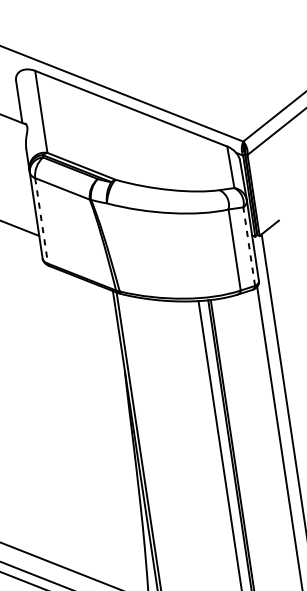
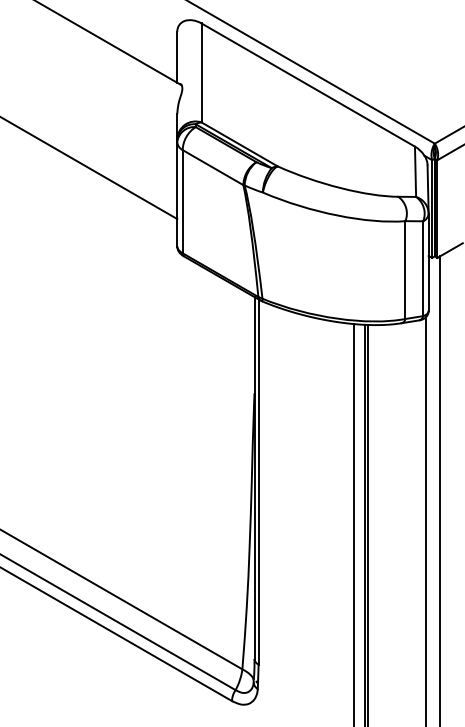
line: (41, 220) -> (182, 201), dashed -> solid
line: (249, 246) -> (423, 268), dashed -> solid

